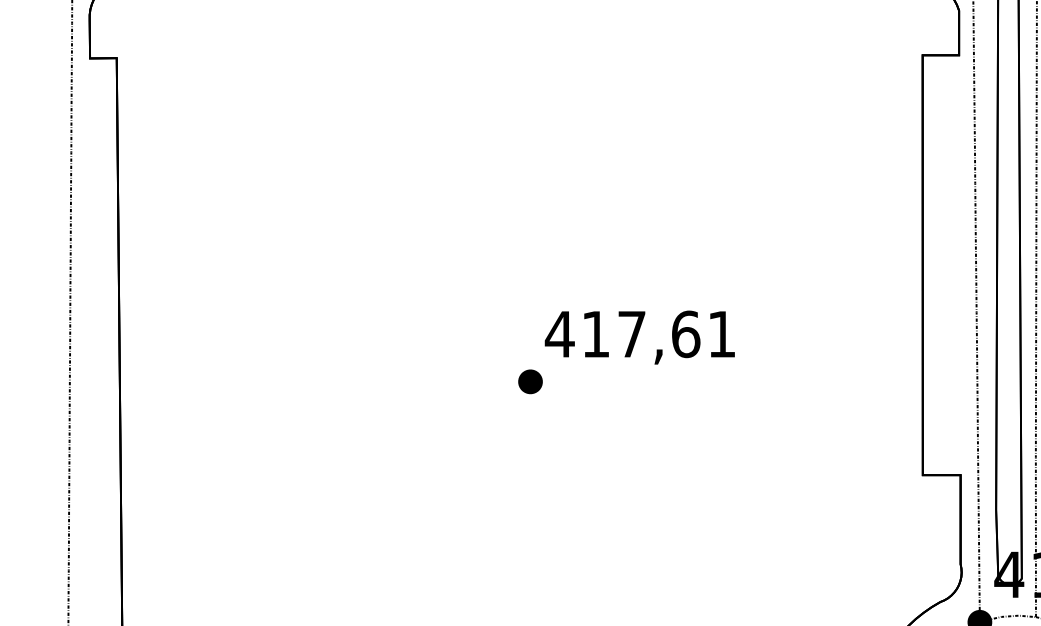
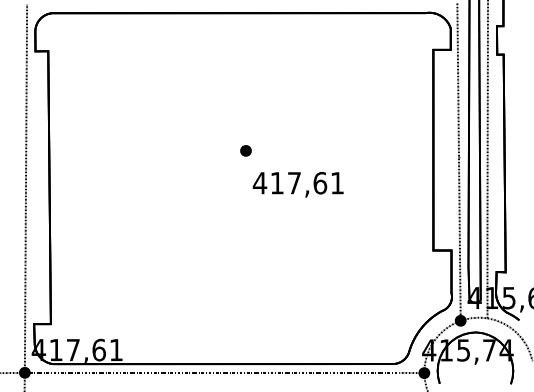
part: (529, 380) -> (245, 150), moved

